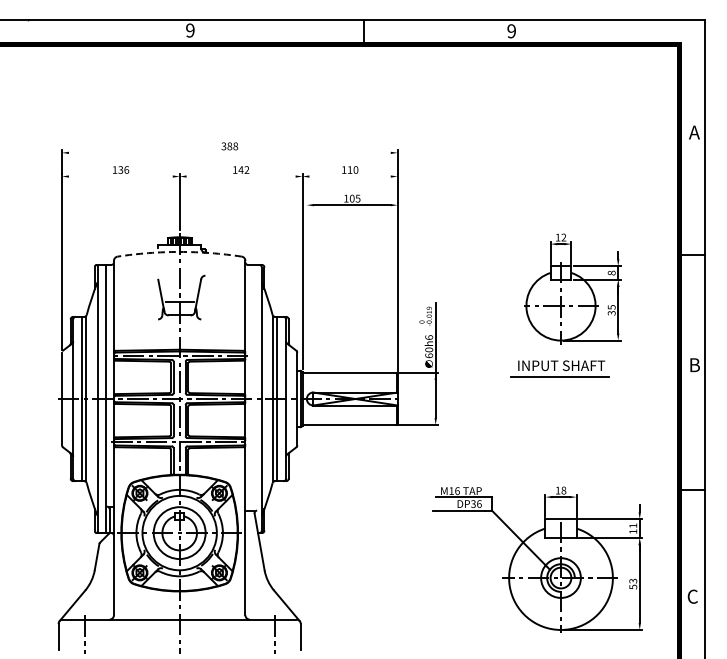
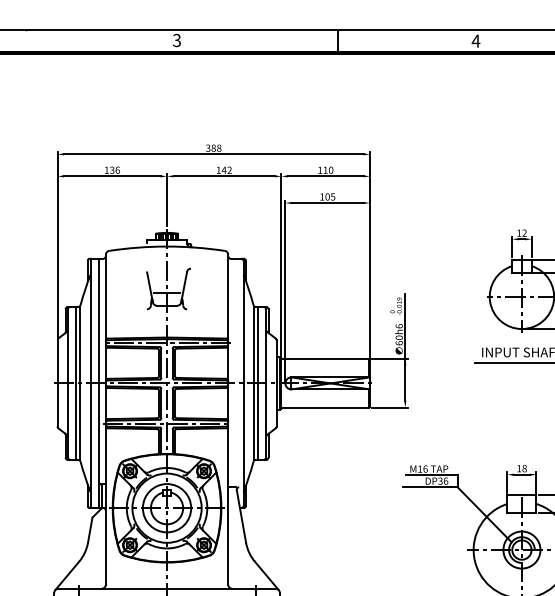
text: (190, 30) -> (177, 40), 9 -> 3
text: (511, 31) -> (475, 41), 9 -> 4
line: (229, 152) -> (213, 153), added
line: (120, 176) -> (111, 176), added
line: (240, 176) -> (223, 176), added
line: (349, 176) -> (325, 176), added
arc: (179, 251) -> (166, 246), dashed -> solid
line: (306, 299) -> (285, 290), added

